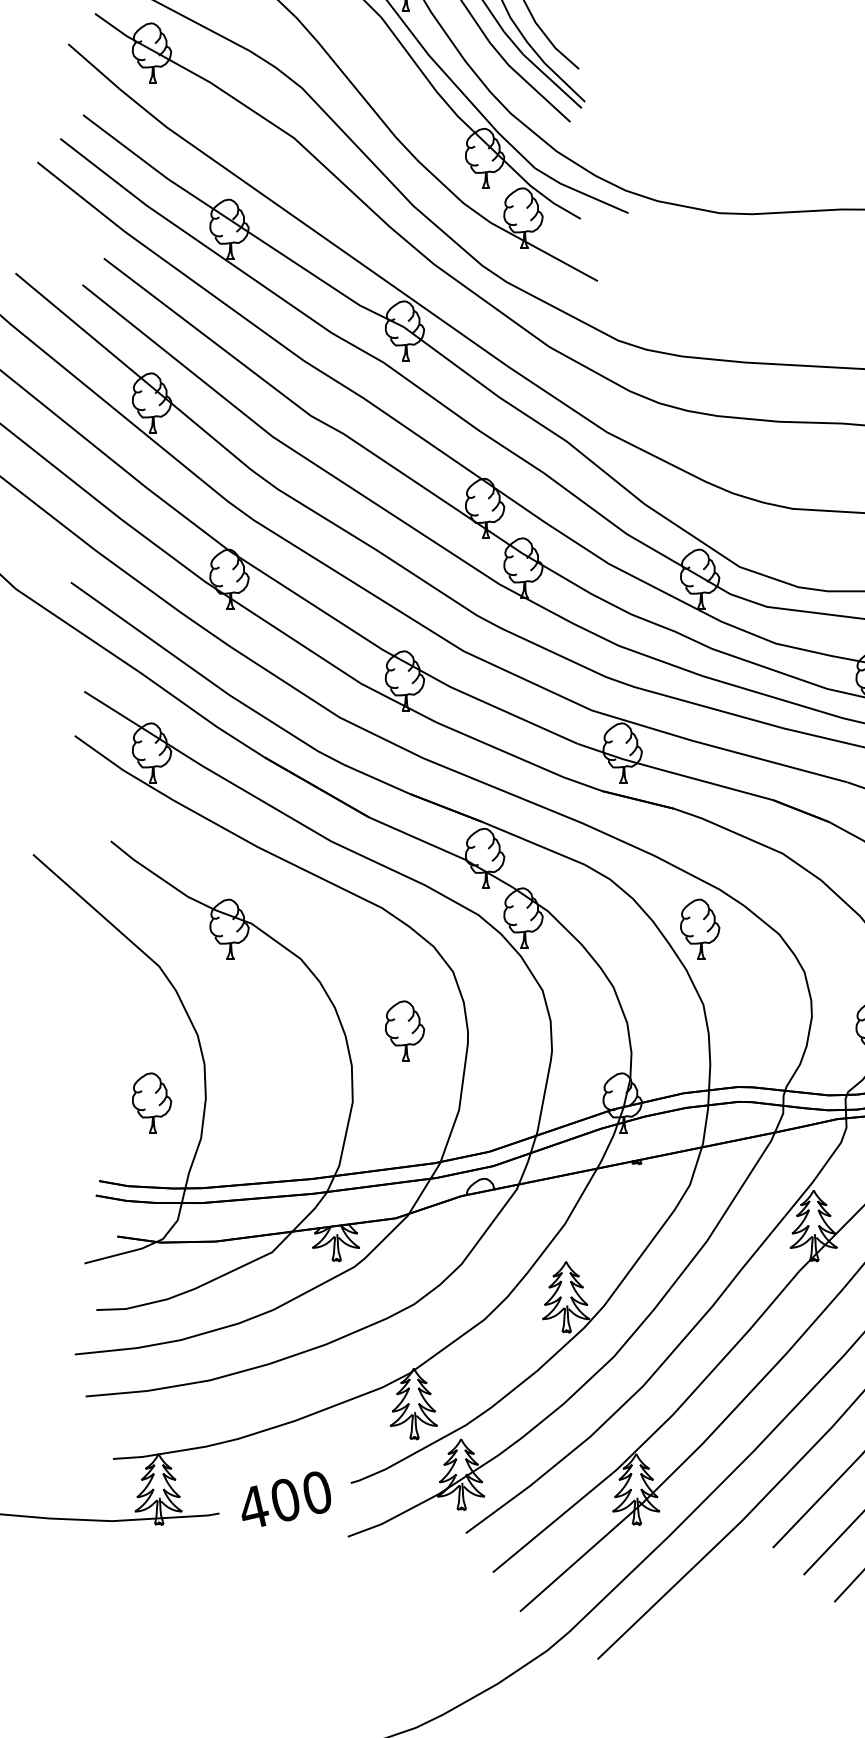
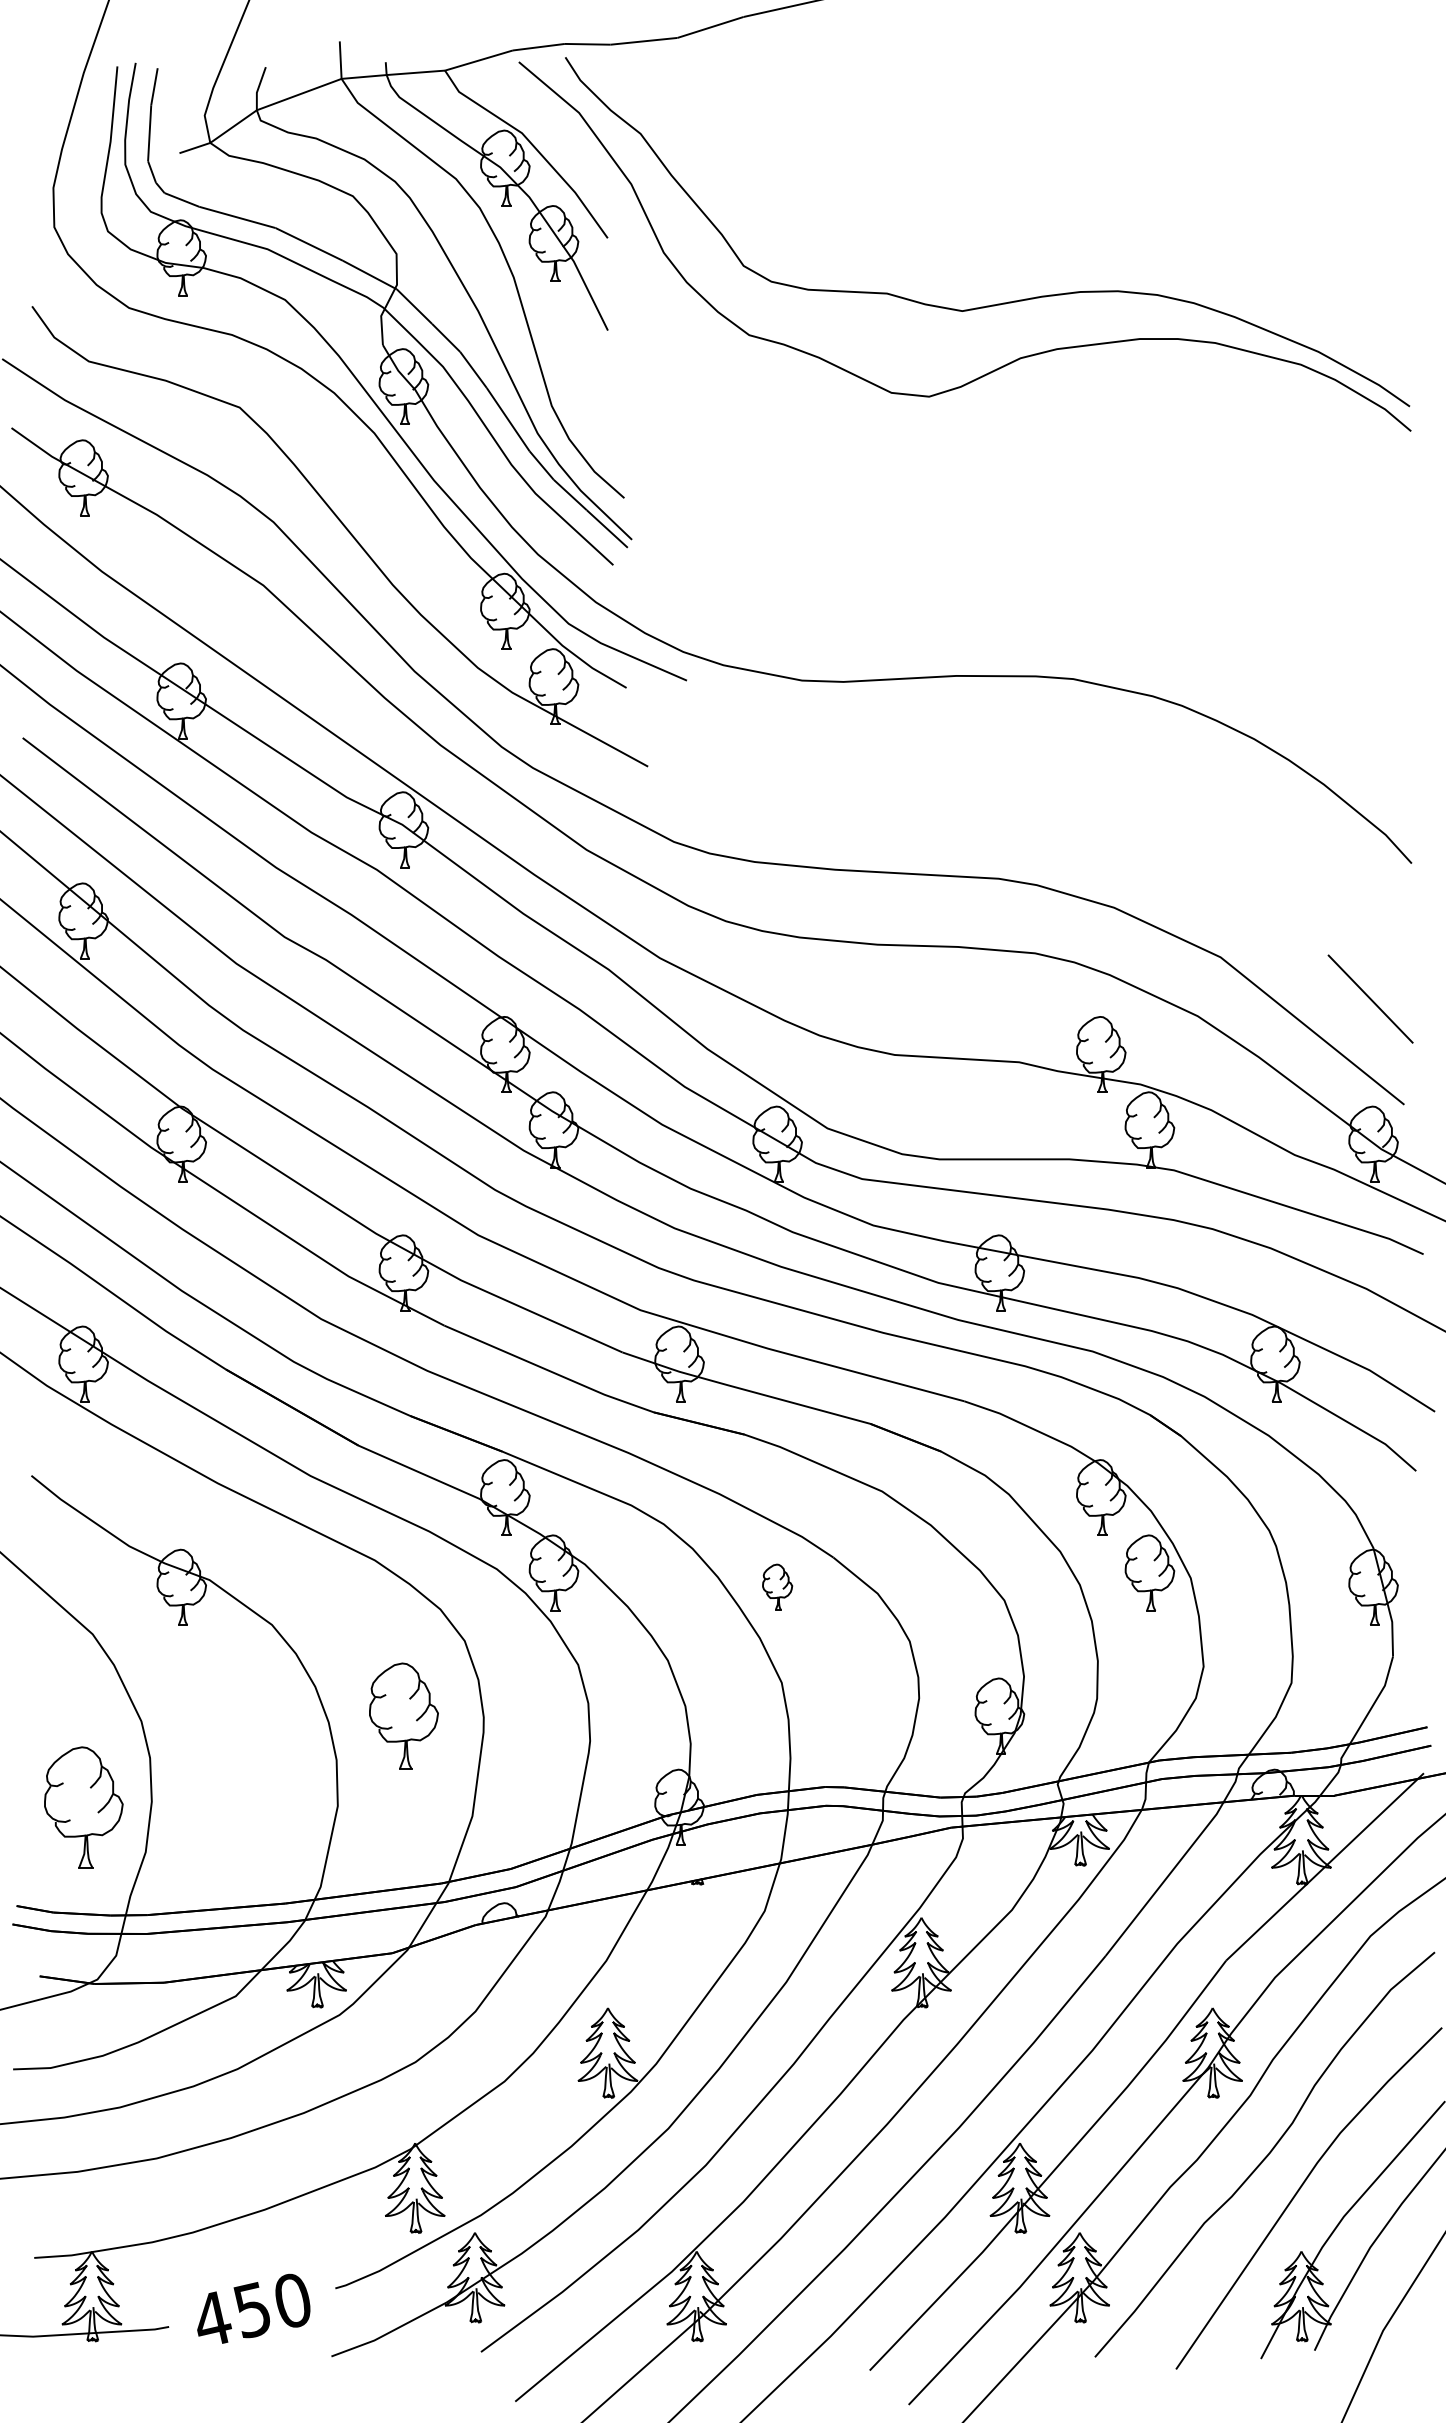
part: (700, 928) -> (777, 1586), size x0.6
part: (404, 1030) -> (403, 1715), size x1.4
part: (151, 1102) -> (83, 1806), size x1.6
text: (284, 1500) -> (251, 2310), 400 -> 450

